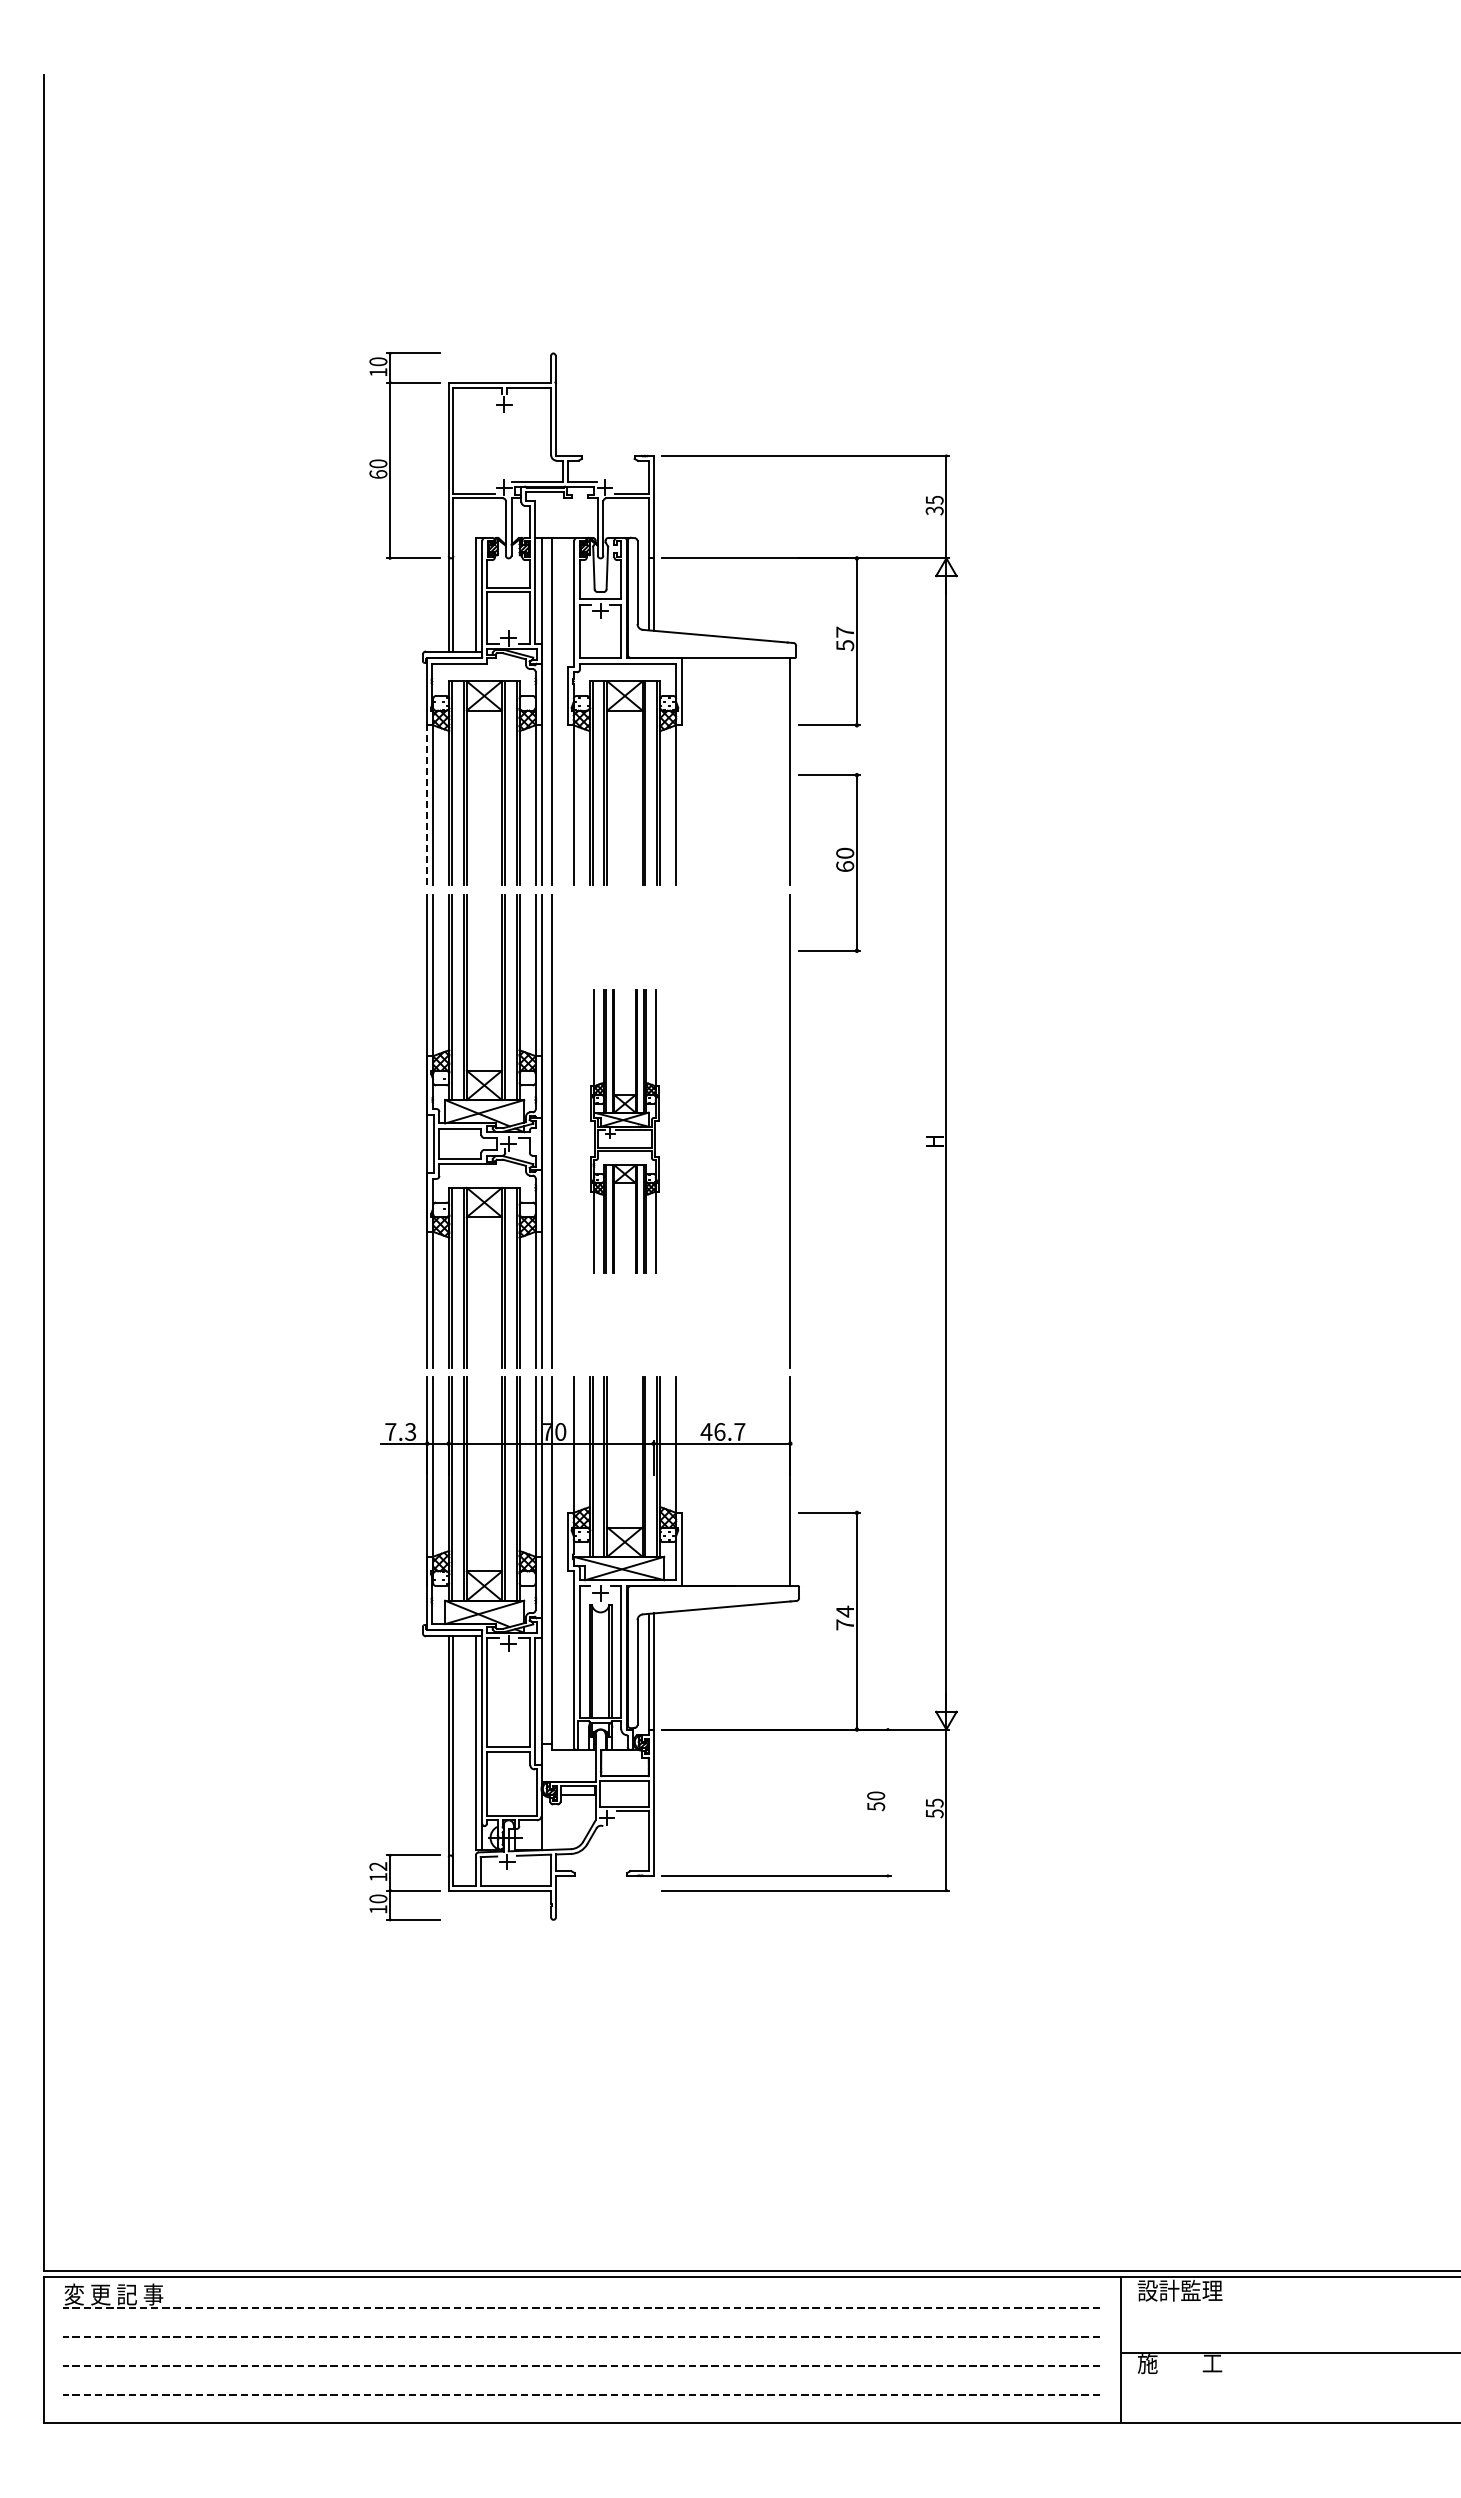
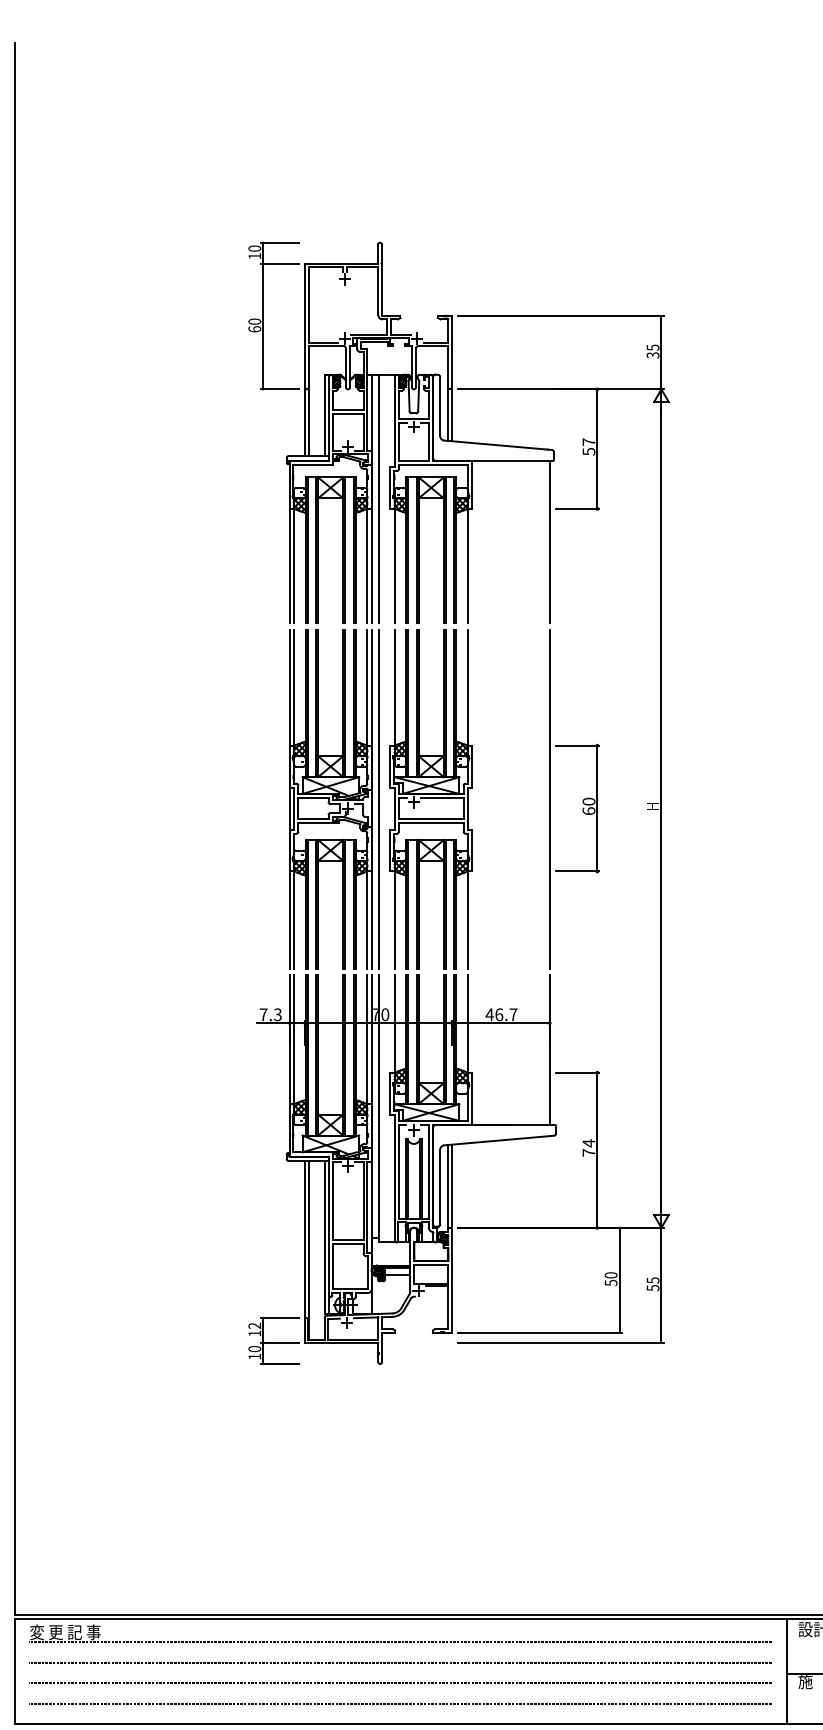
line: (427, 805) -> (289, 566), dashed -> solid
part: (836, 863) -> (582, 808), moved
part: (624, 1131) -> (430, 799), size x1.67
line: (887, 1802) -> (619, 1280), added

